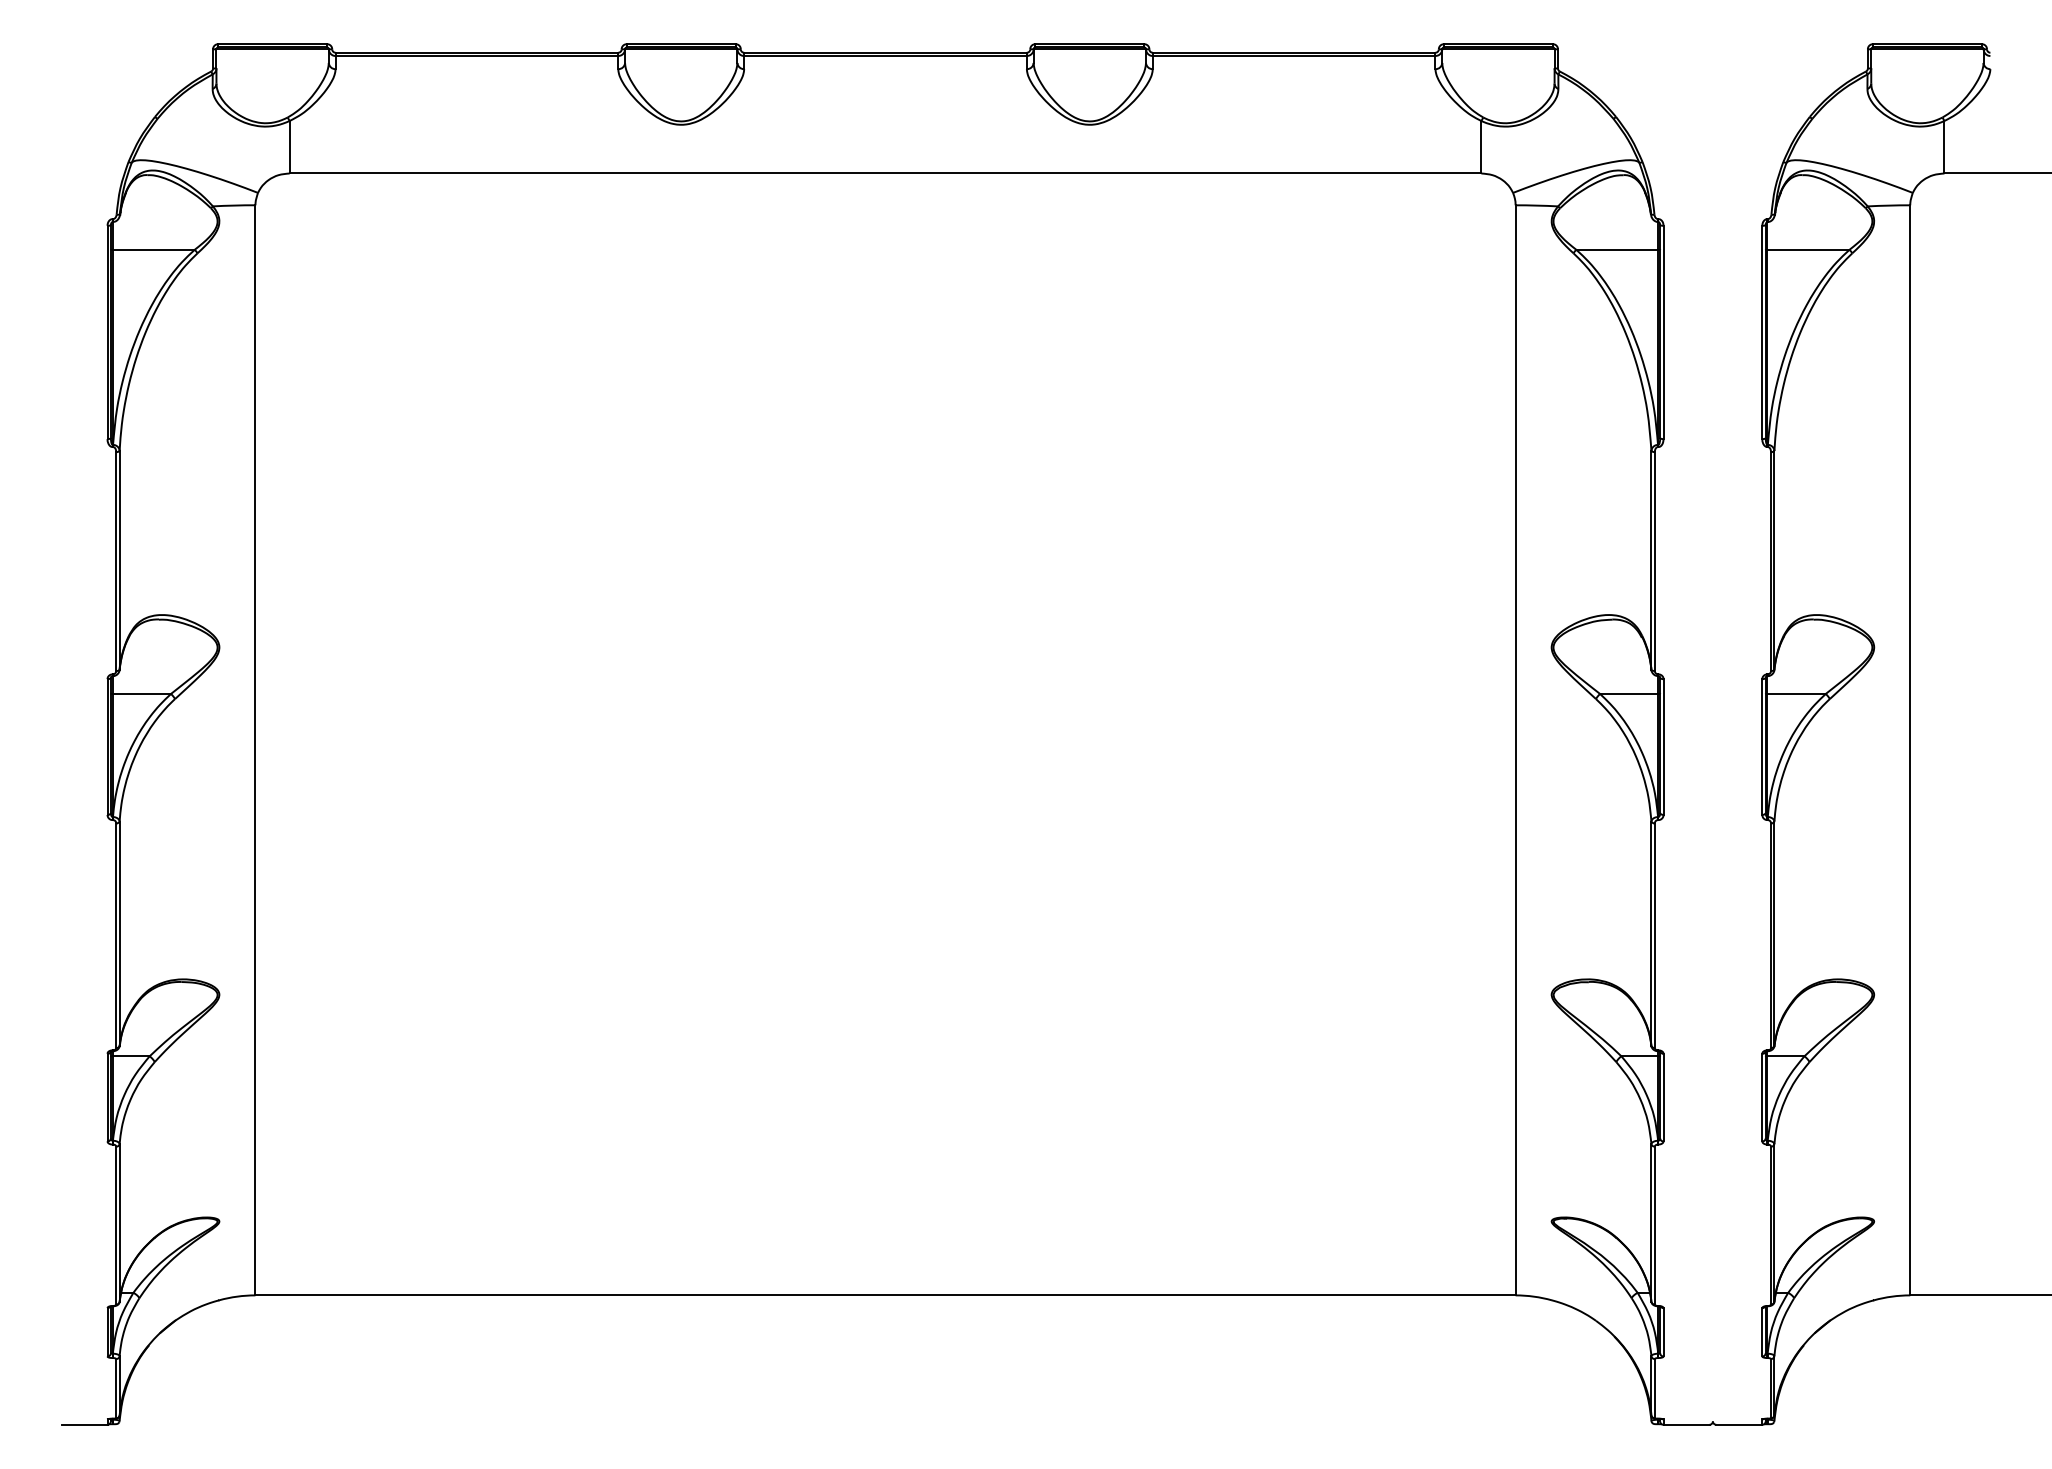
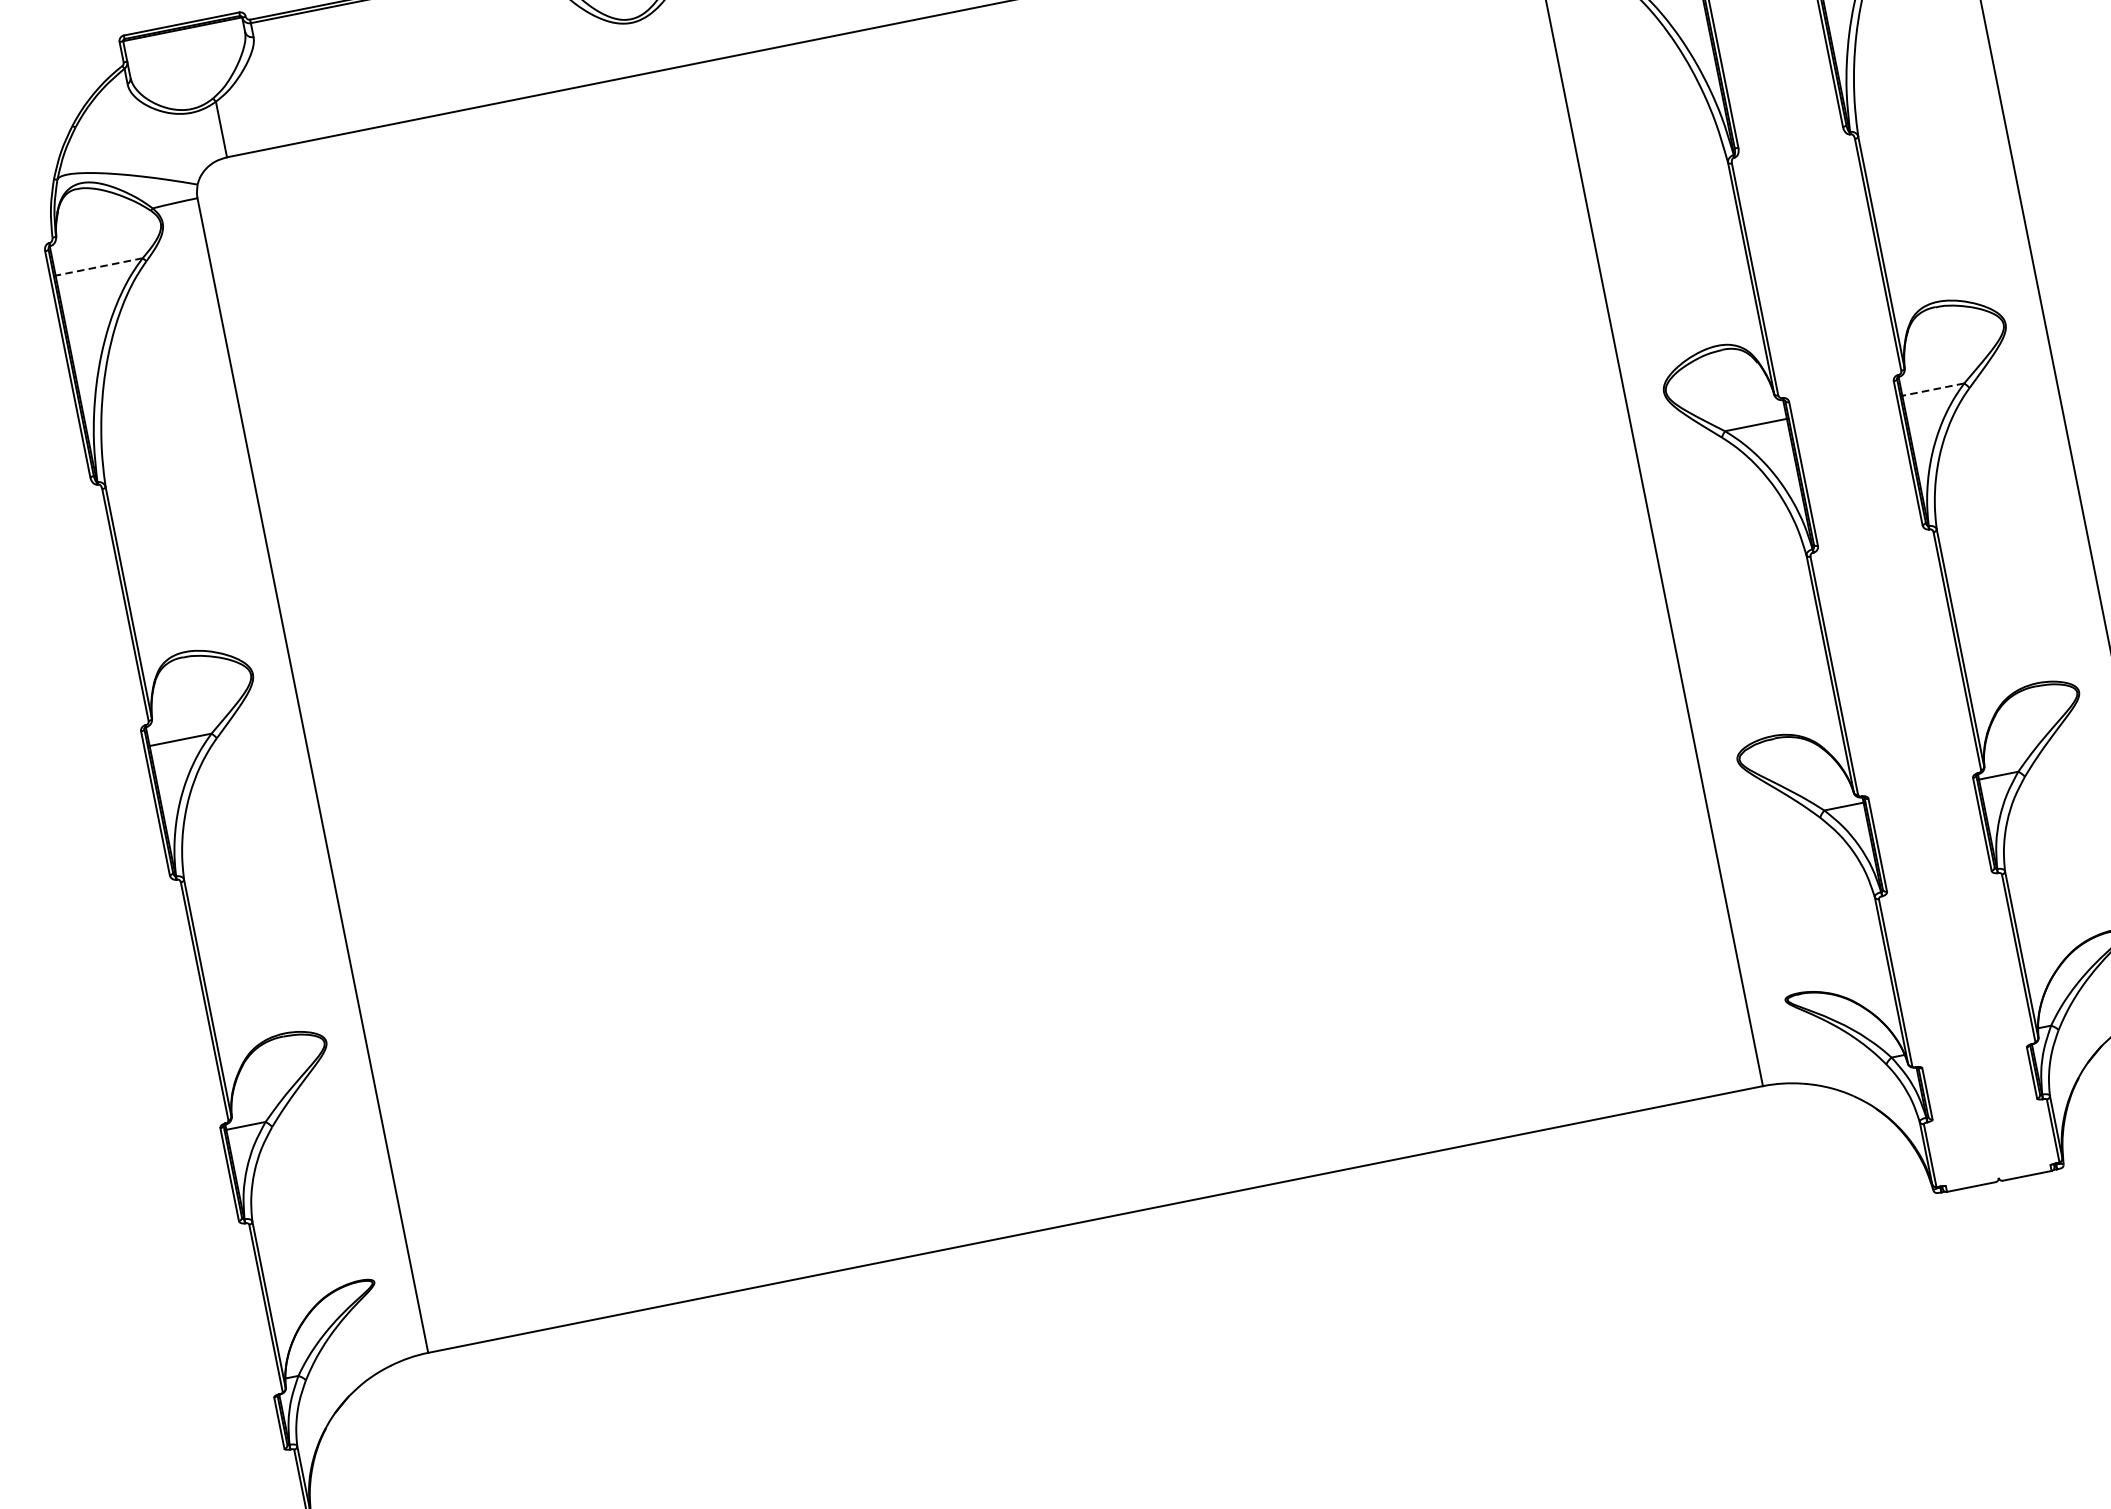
line: (153, 249) -> (98, 266), solid -> dashed
line: (1796, 693) -> (1933, 389), solid -> dashed

